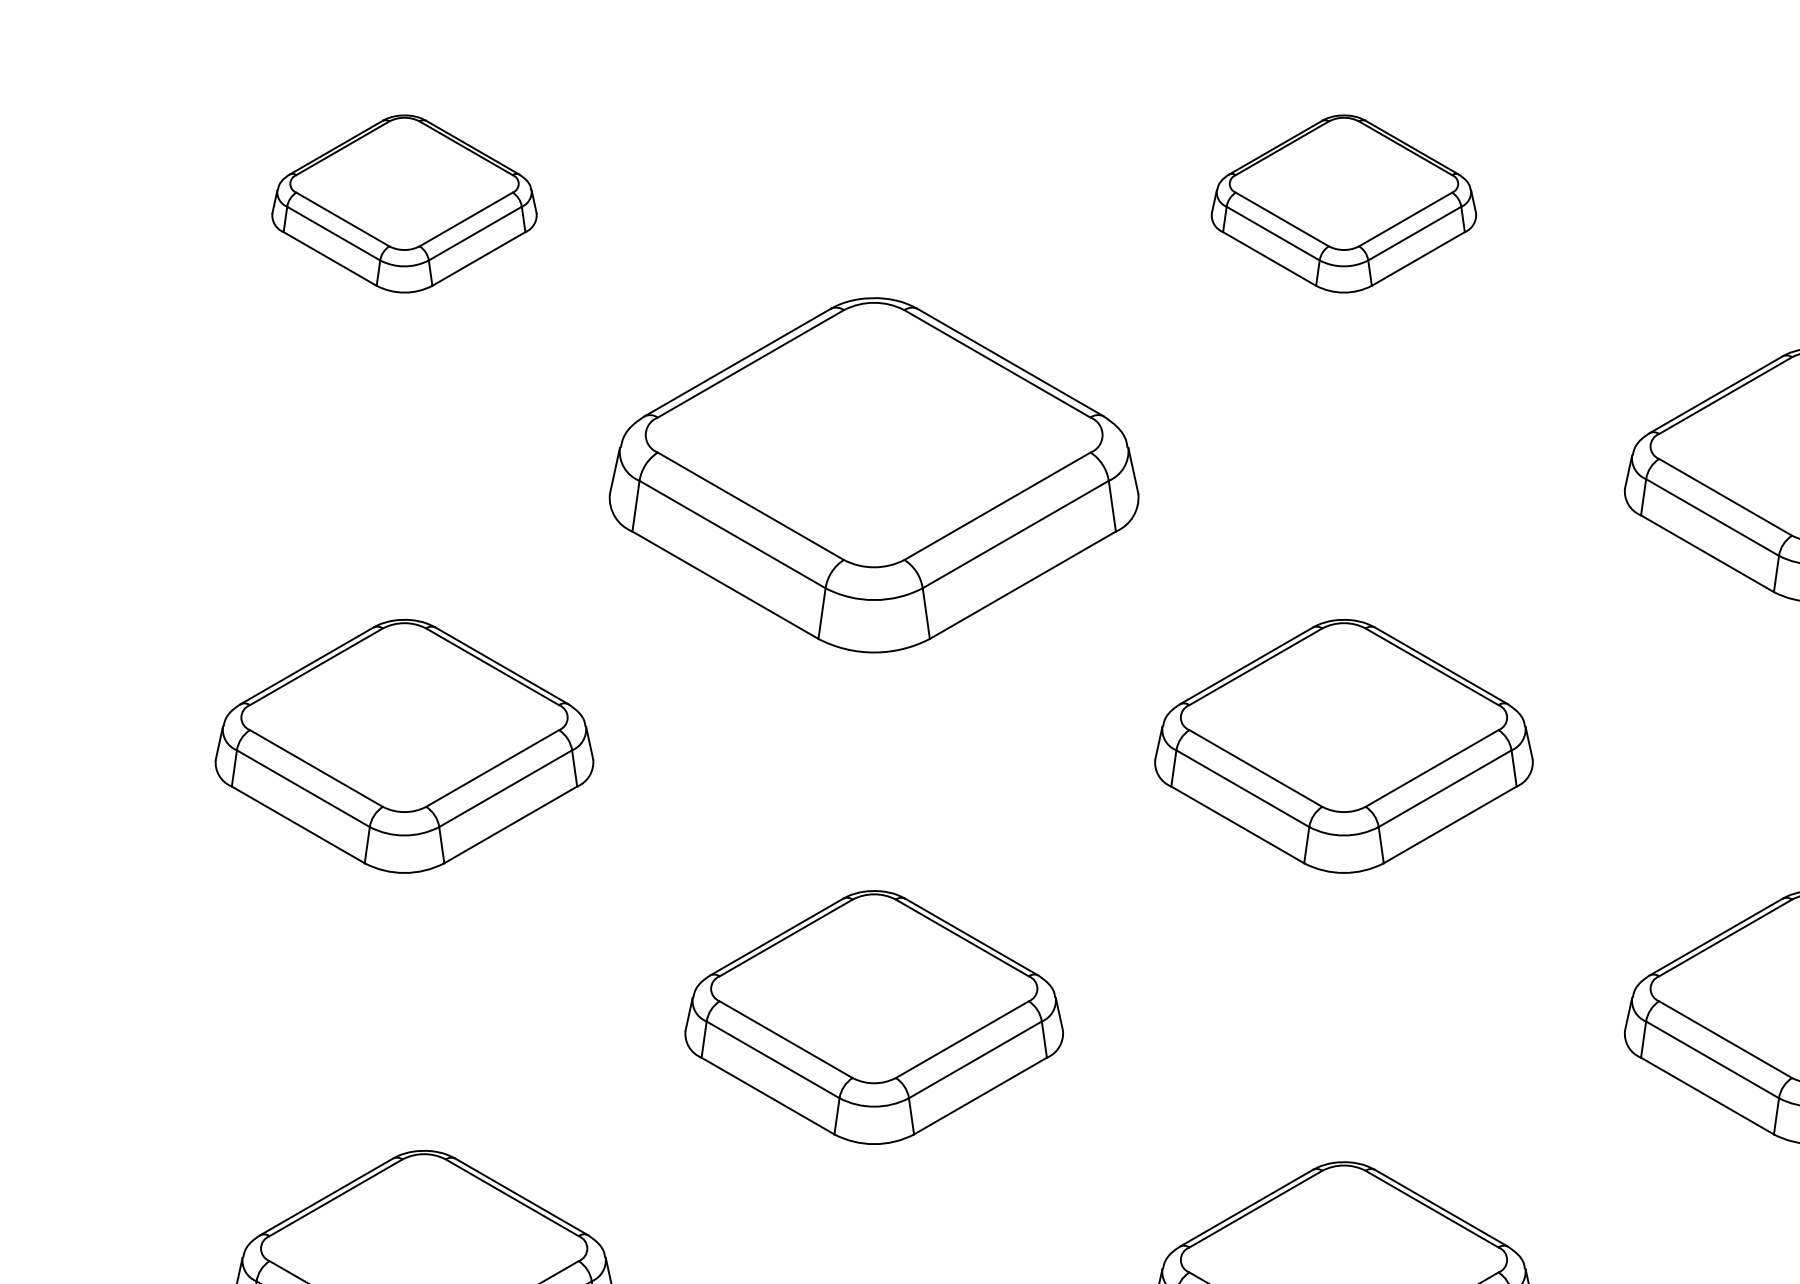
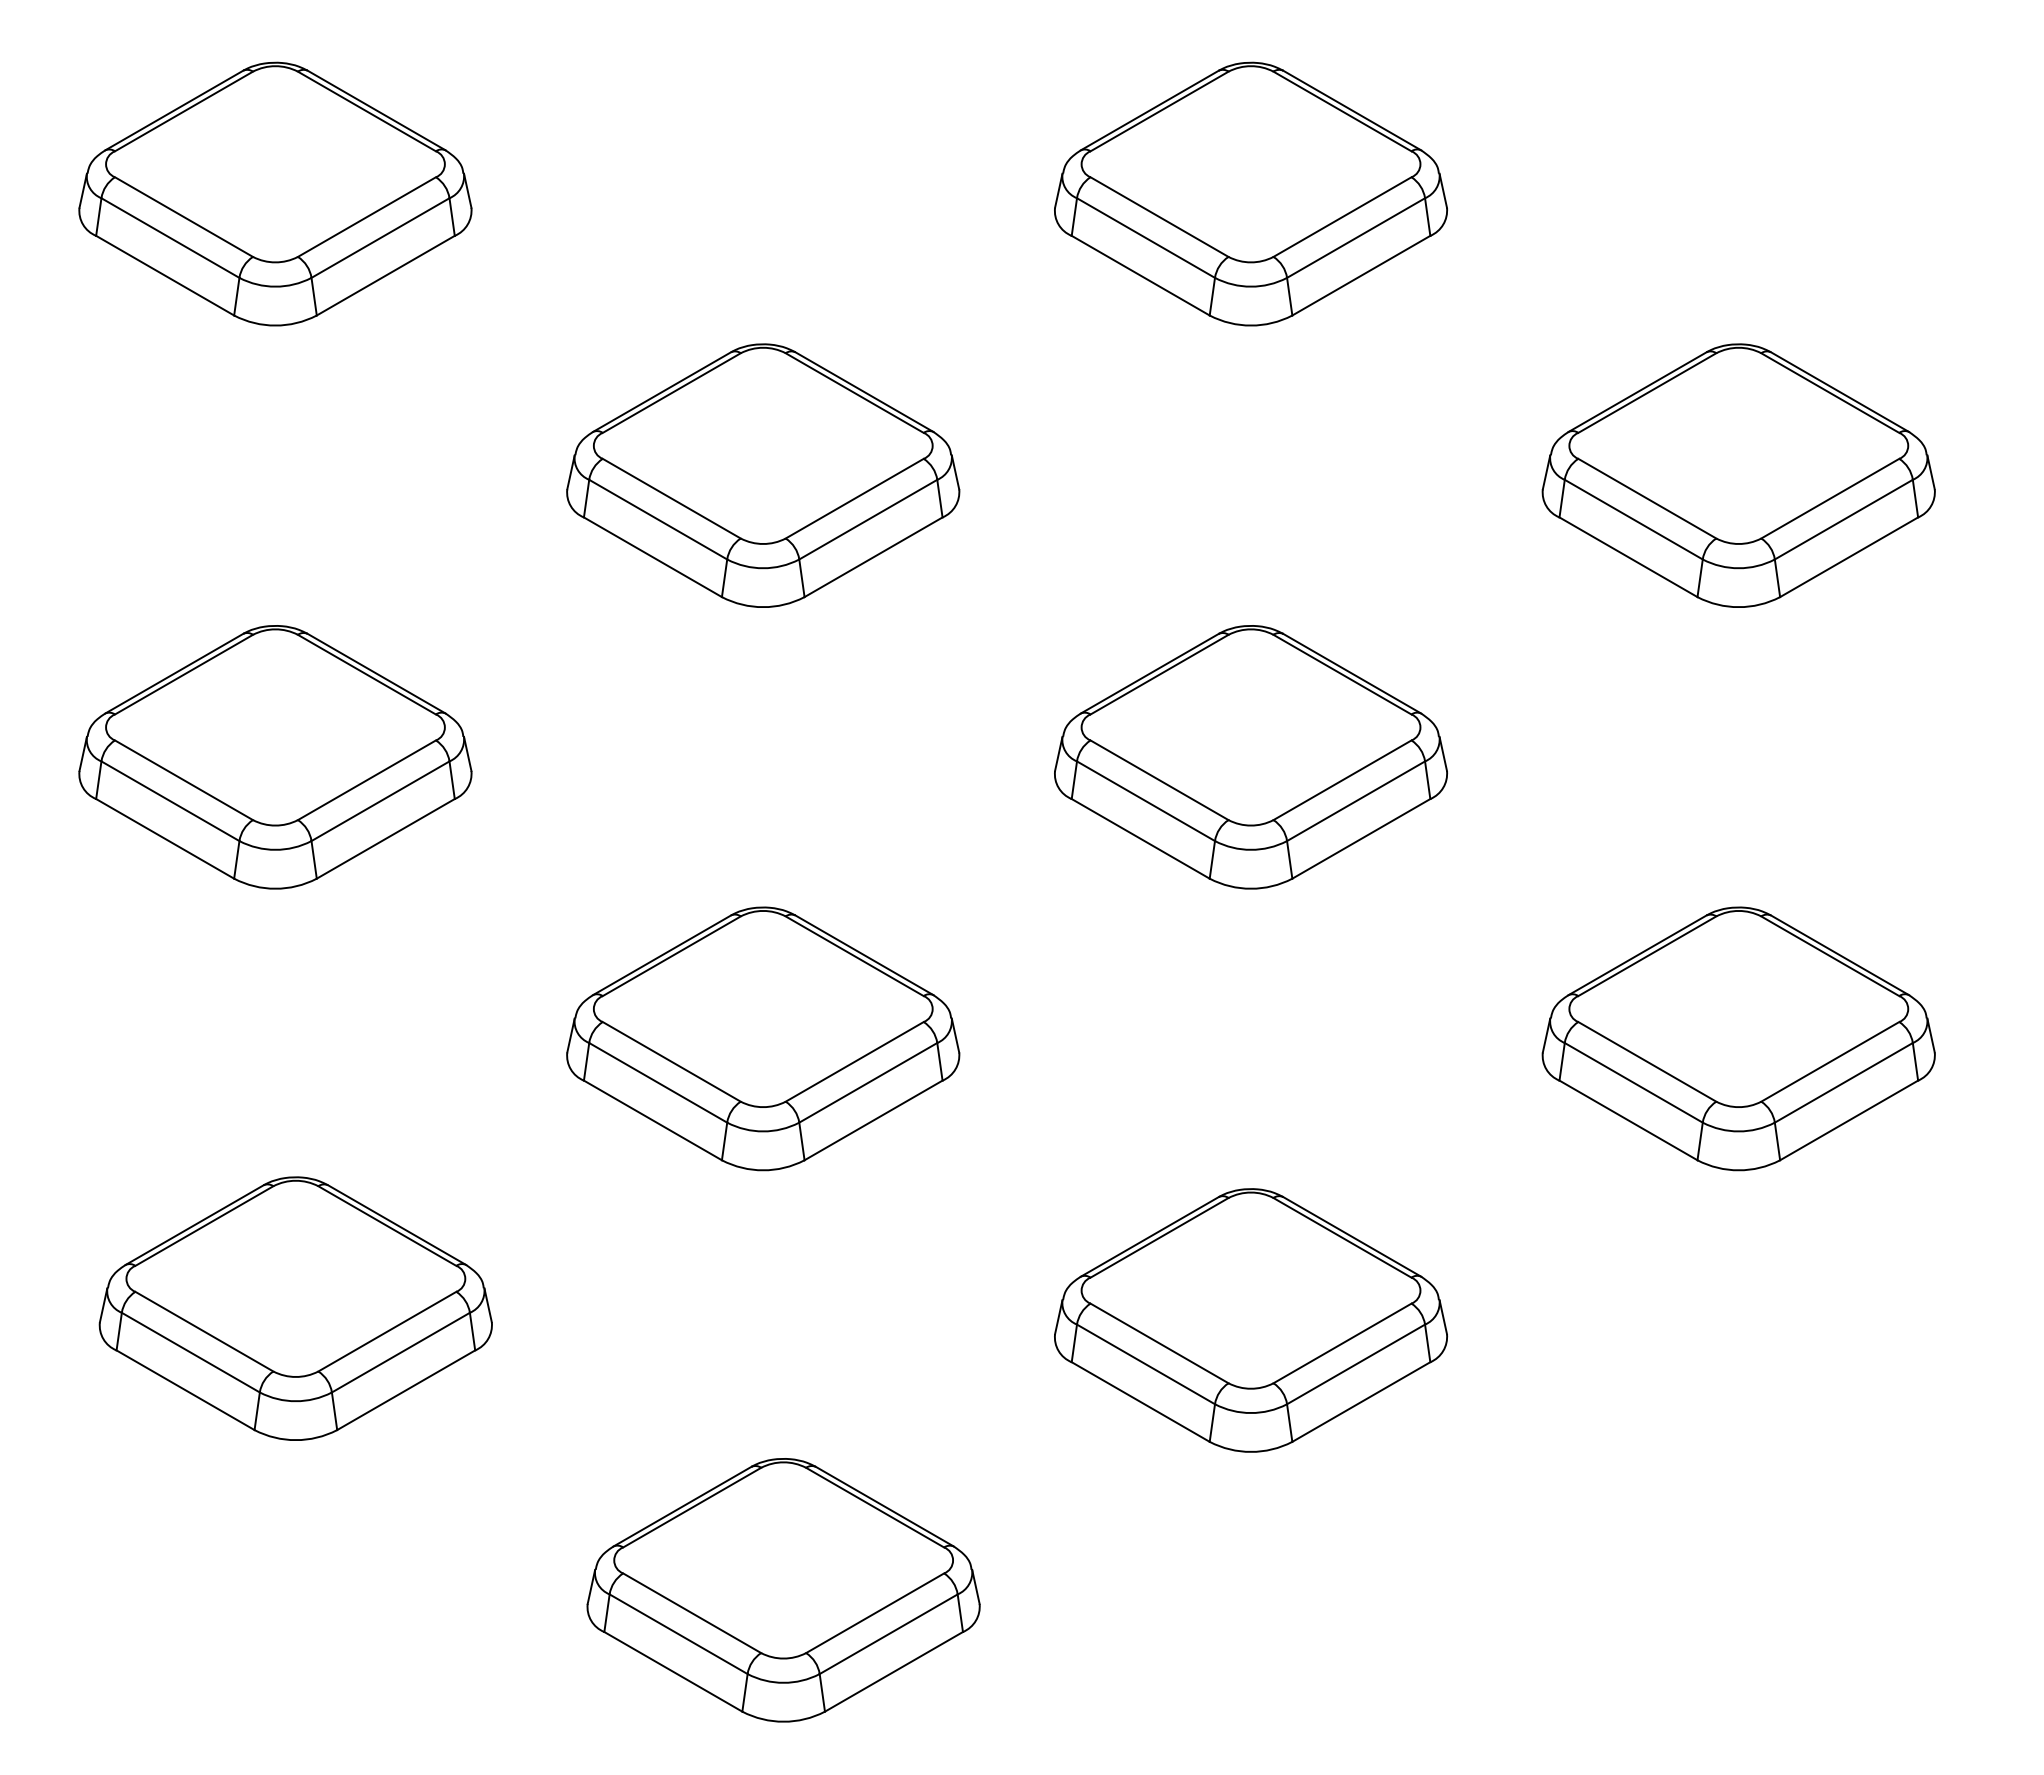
part: (404, 203) -> (275, 193), size x1.43
part: (1343, 203) -> (1250, 193), size x1.43
part: (874, 475) -> (763, 475), size x0.71

